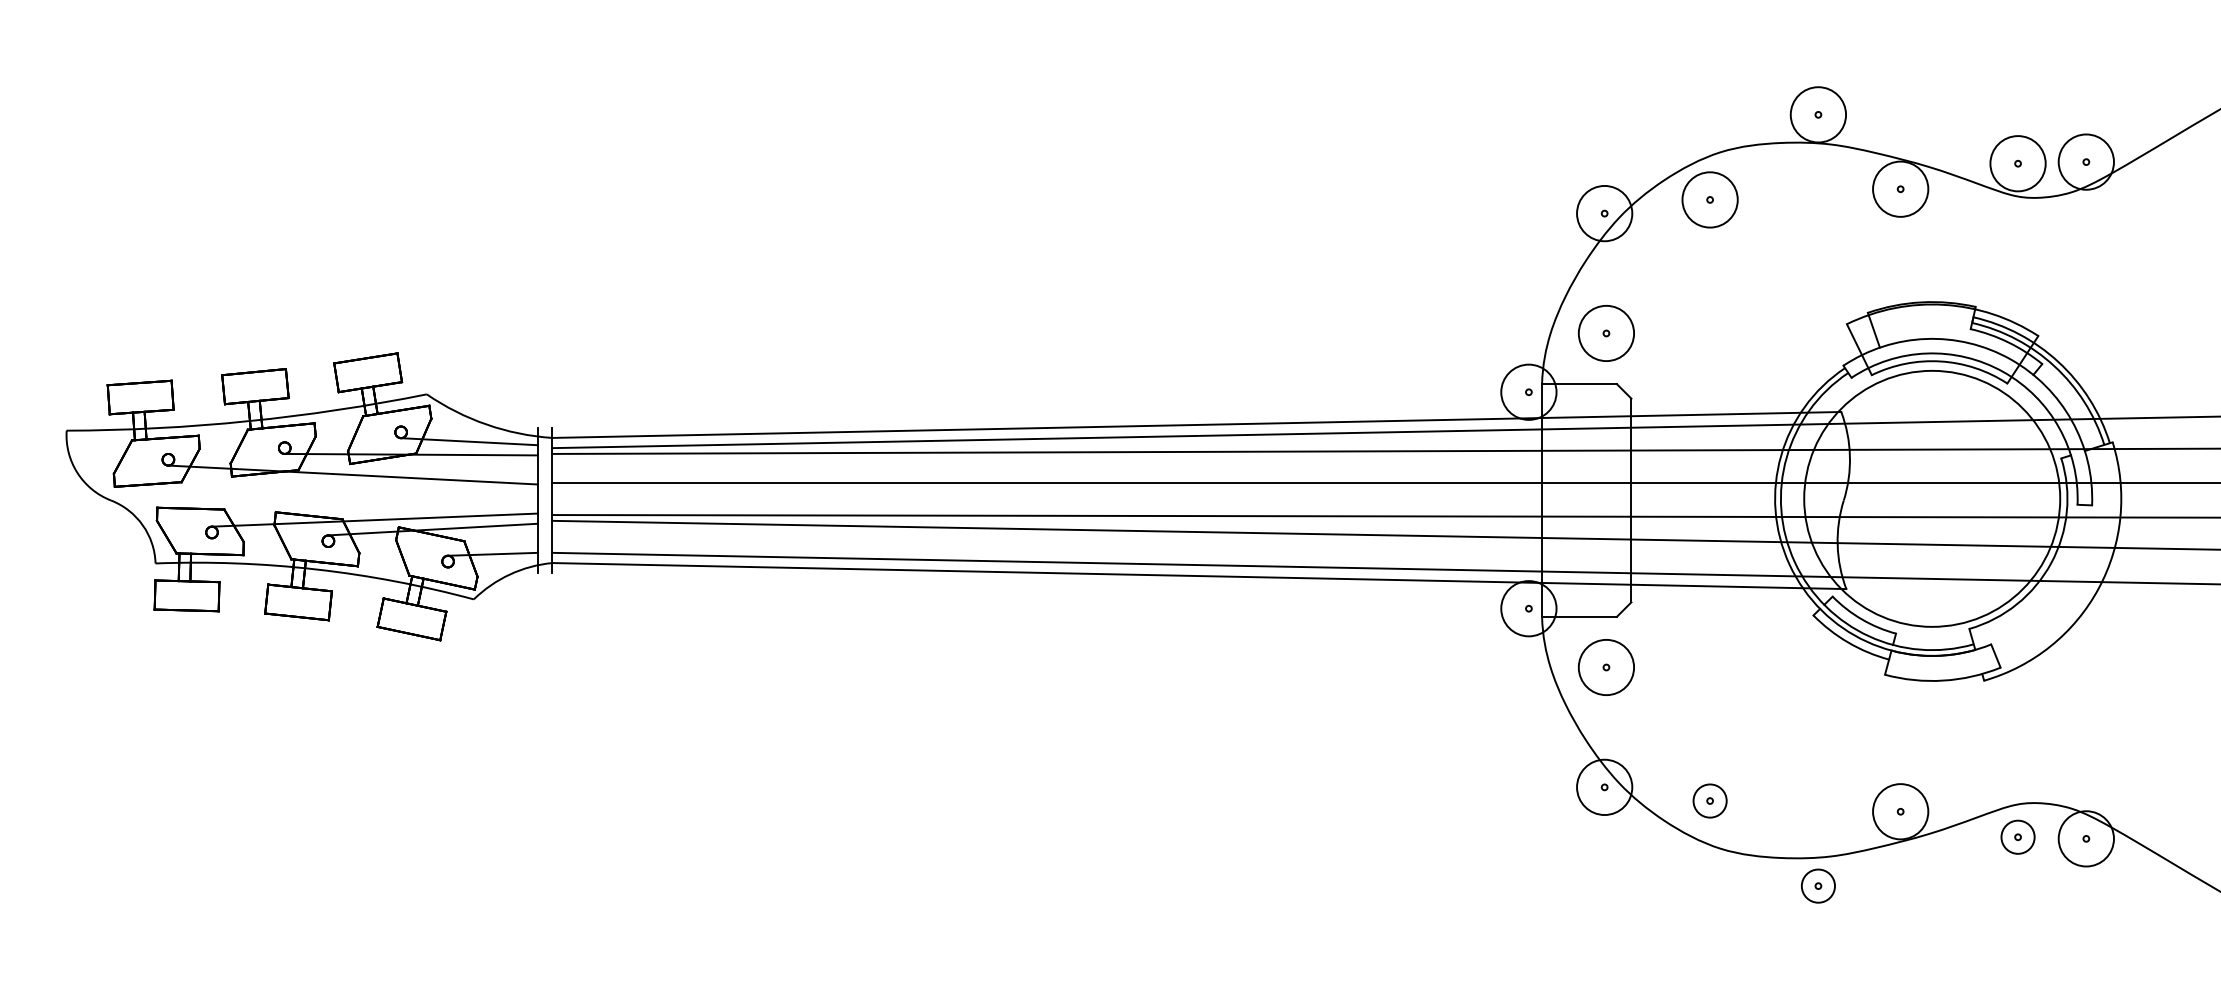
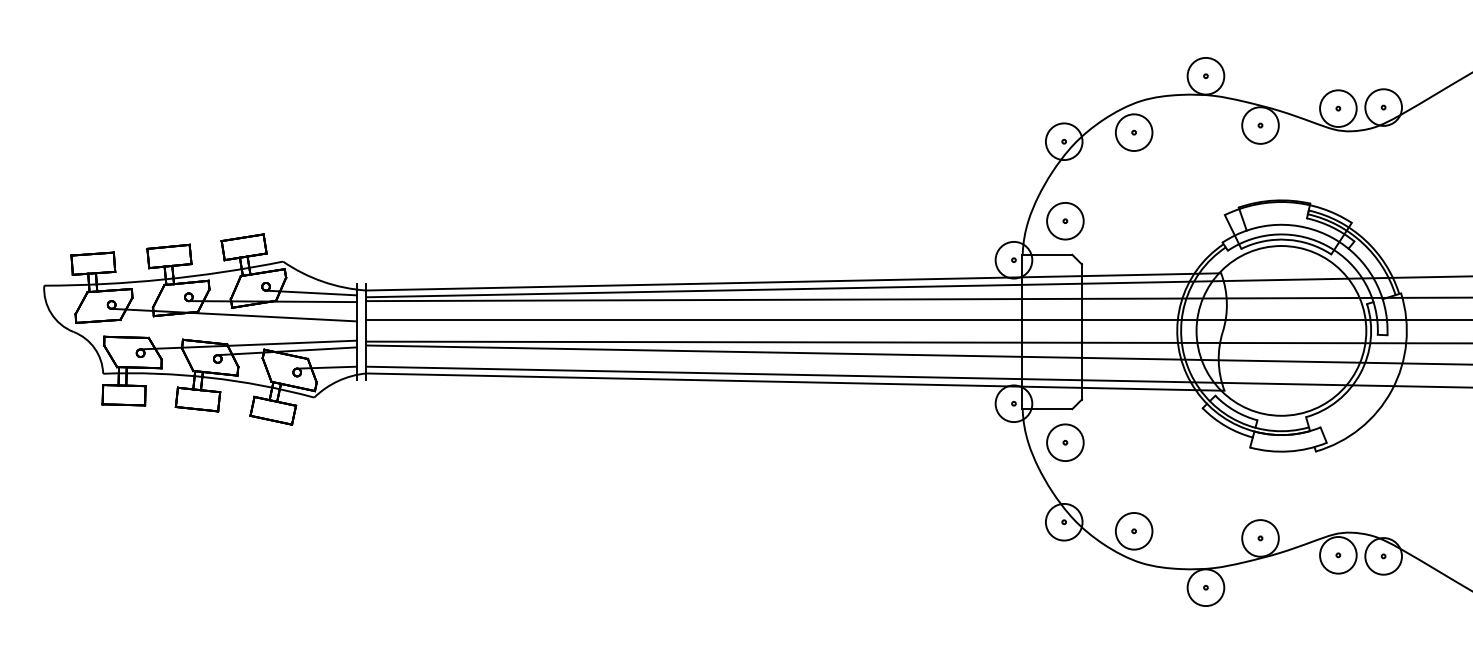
circle: (1709, 799) -> (1133, 530), size x1.67
circle: (2018, 837) -> (1338, 555), size x1.67
circle: (1817, 885) -> (1205, 587), size x1.67

